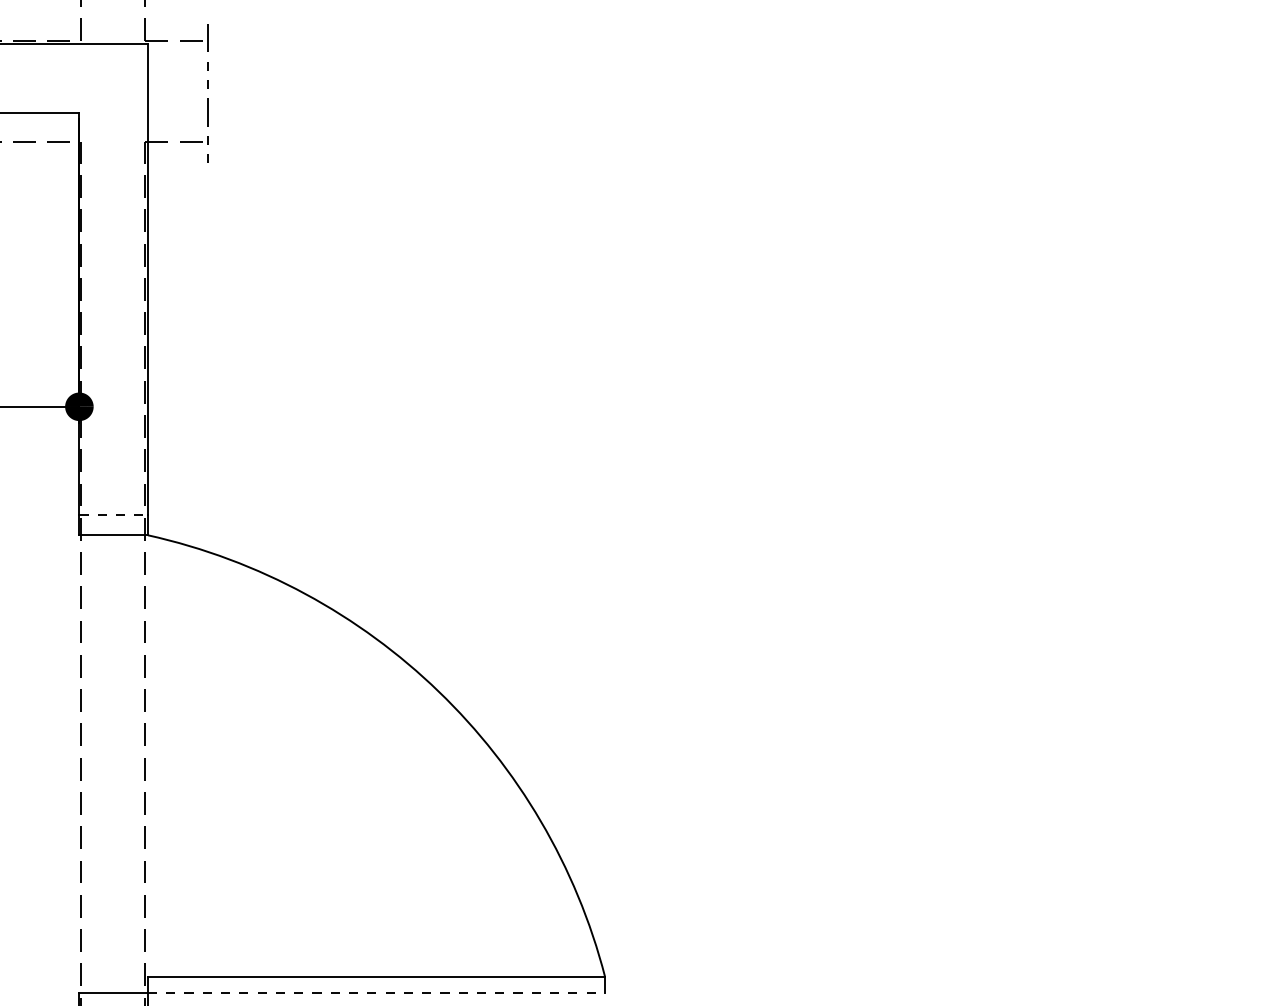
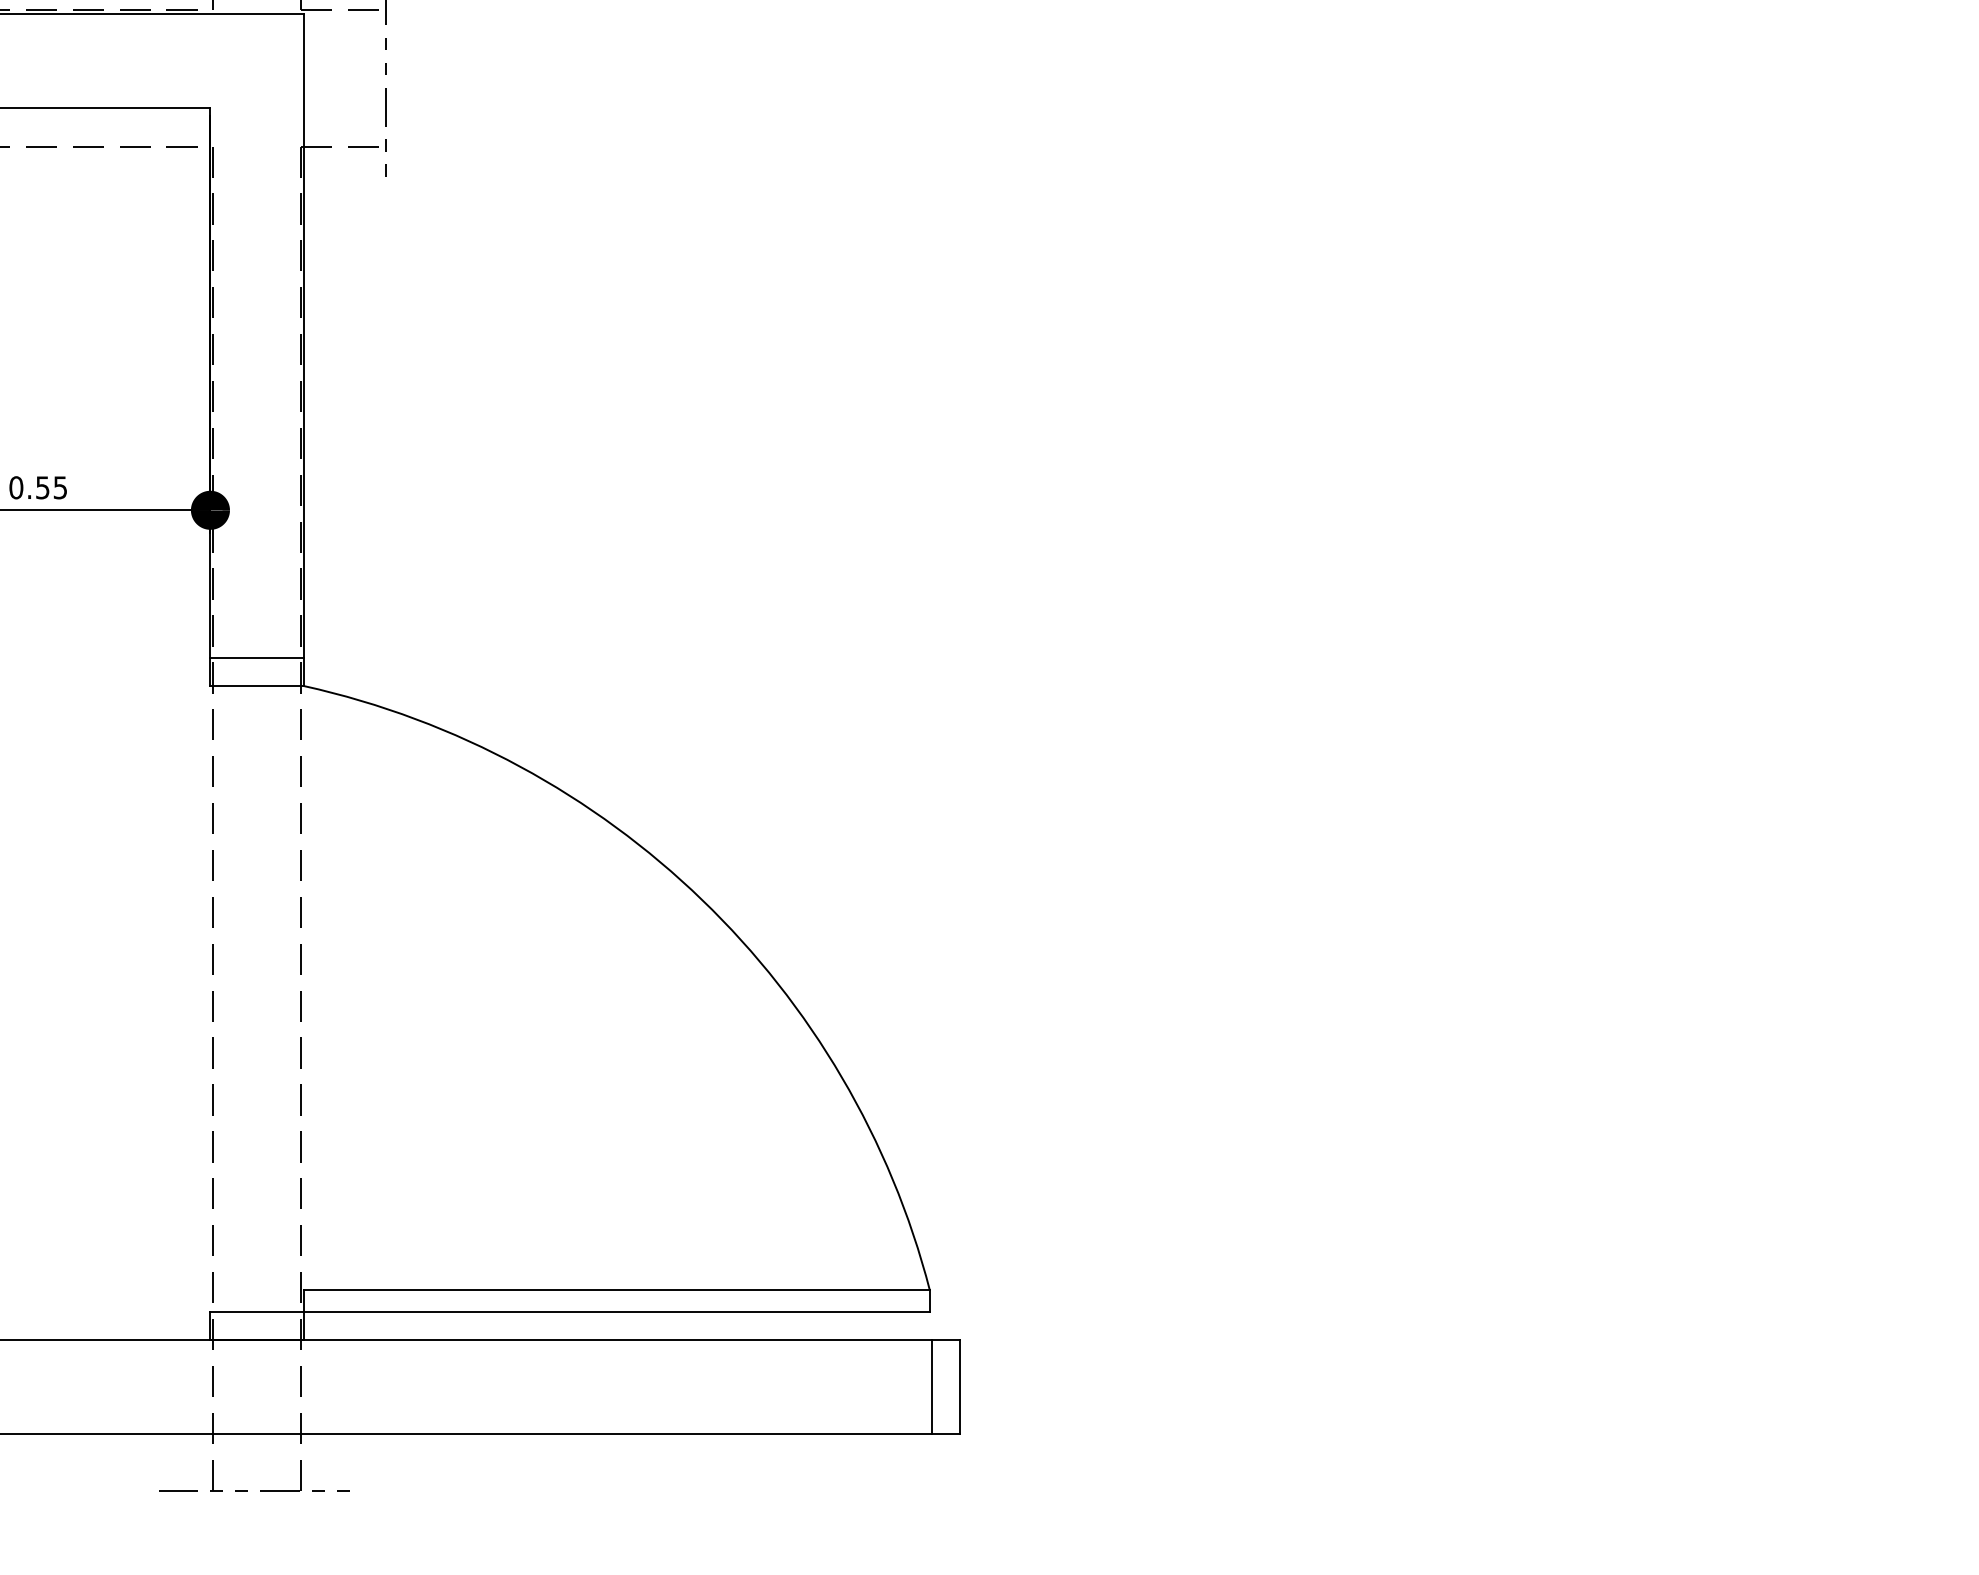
line: (113, 515) -> (257, 658), dashed -> solid
line: (376, 992) -> (617, 1312), dashed -> solid

